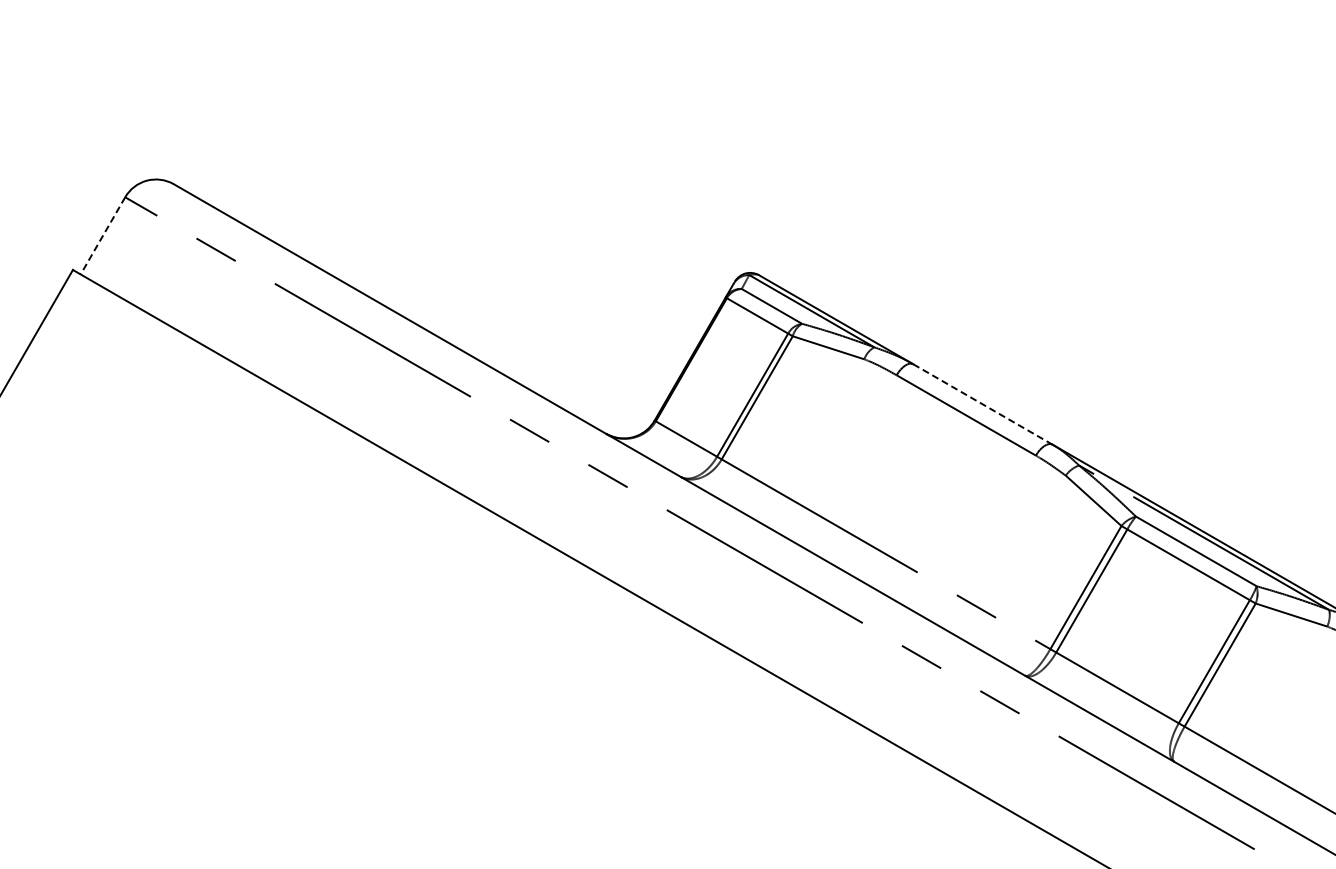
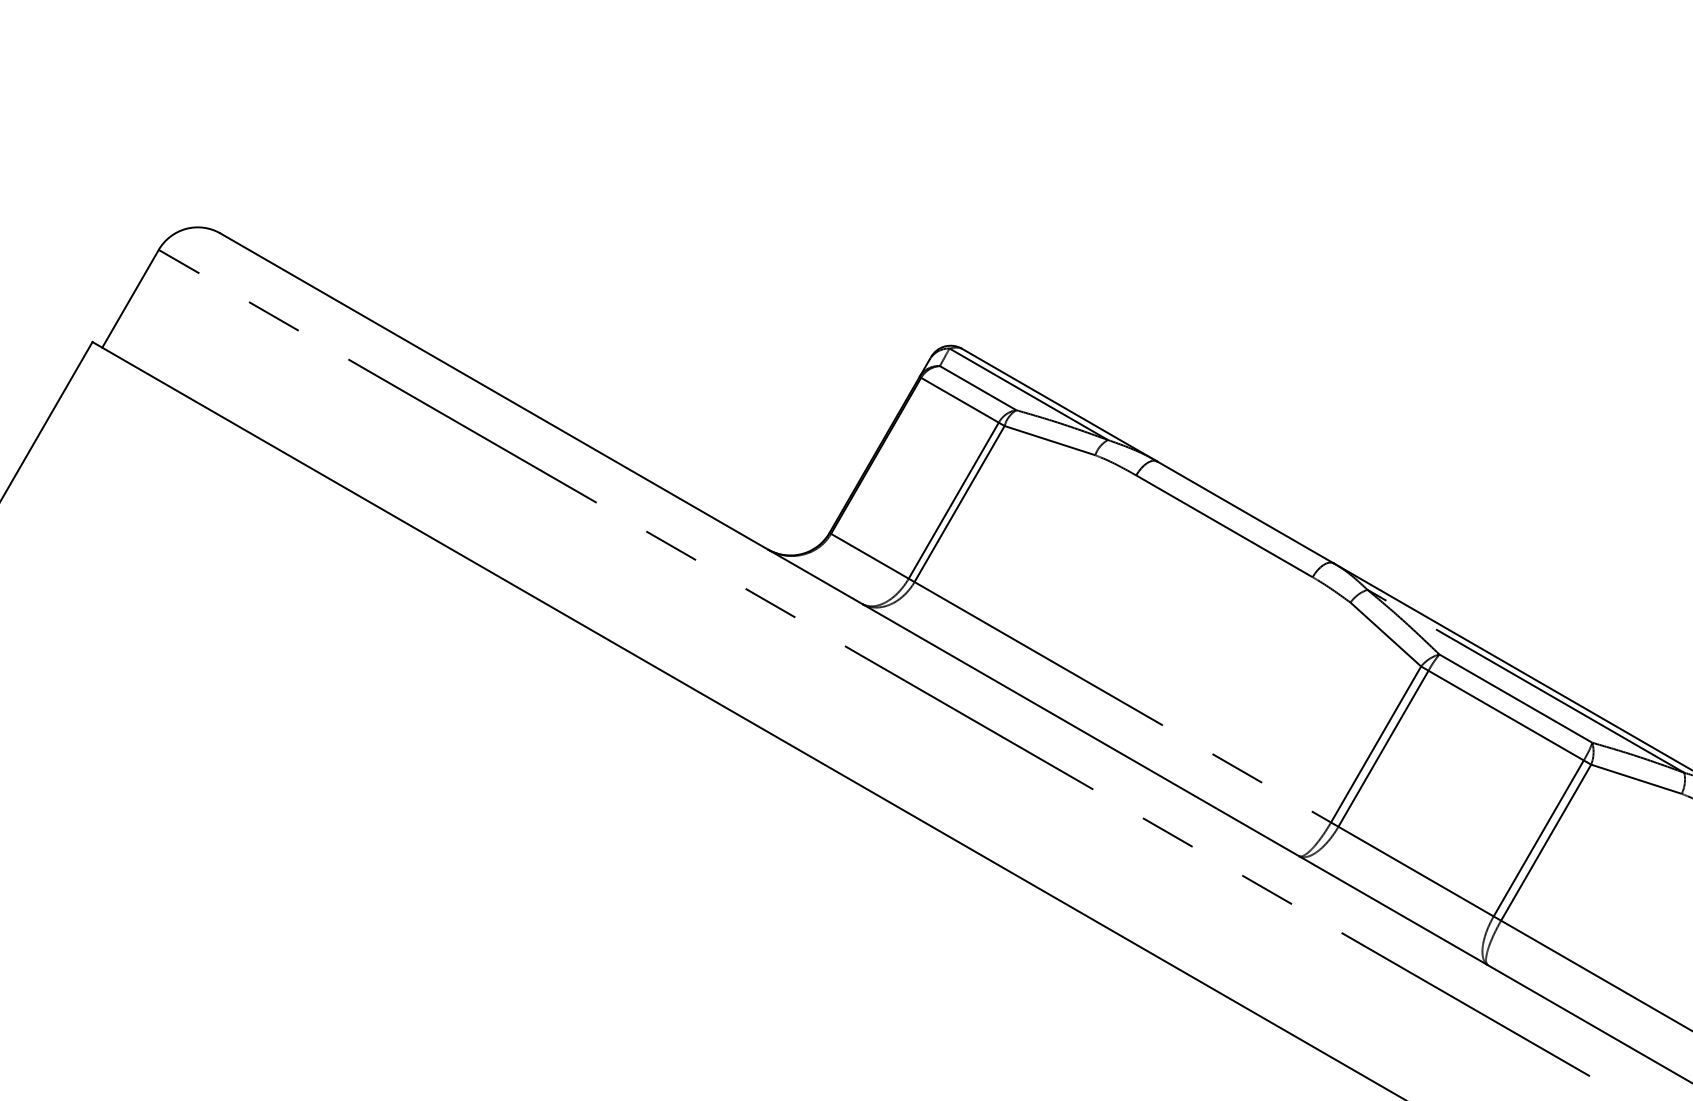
line: (102, 235) -> (129, 298), dashed -> solid
line: (983, 404) -> (1246, 512), dashed -> solid

